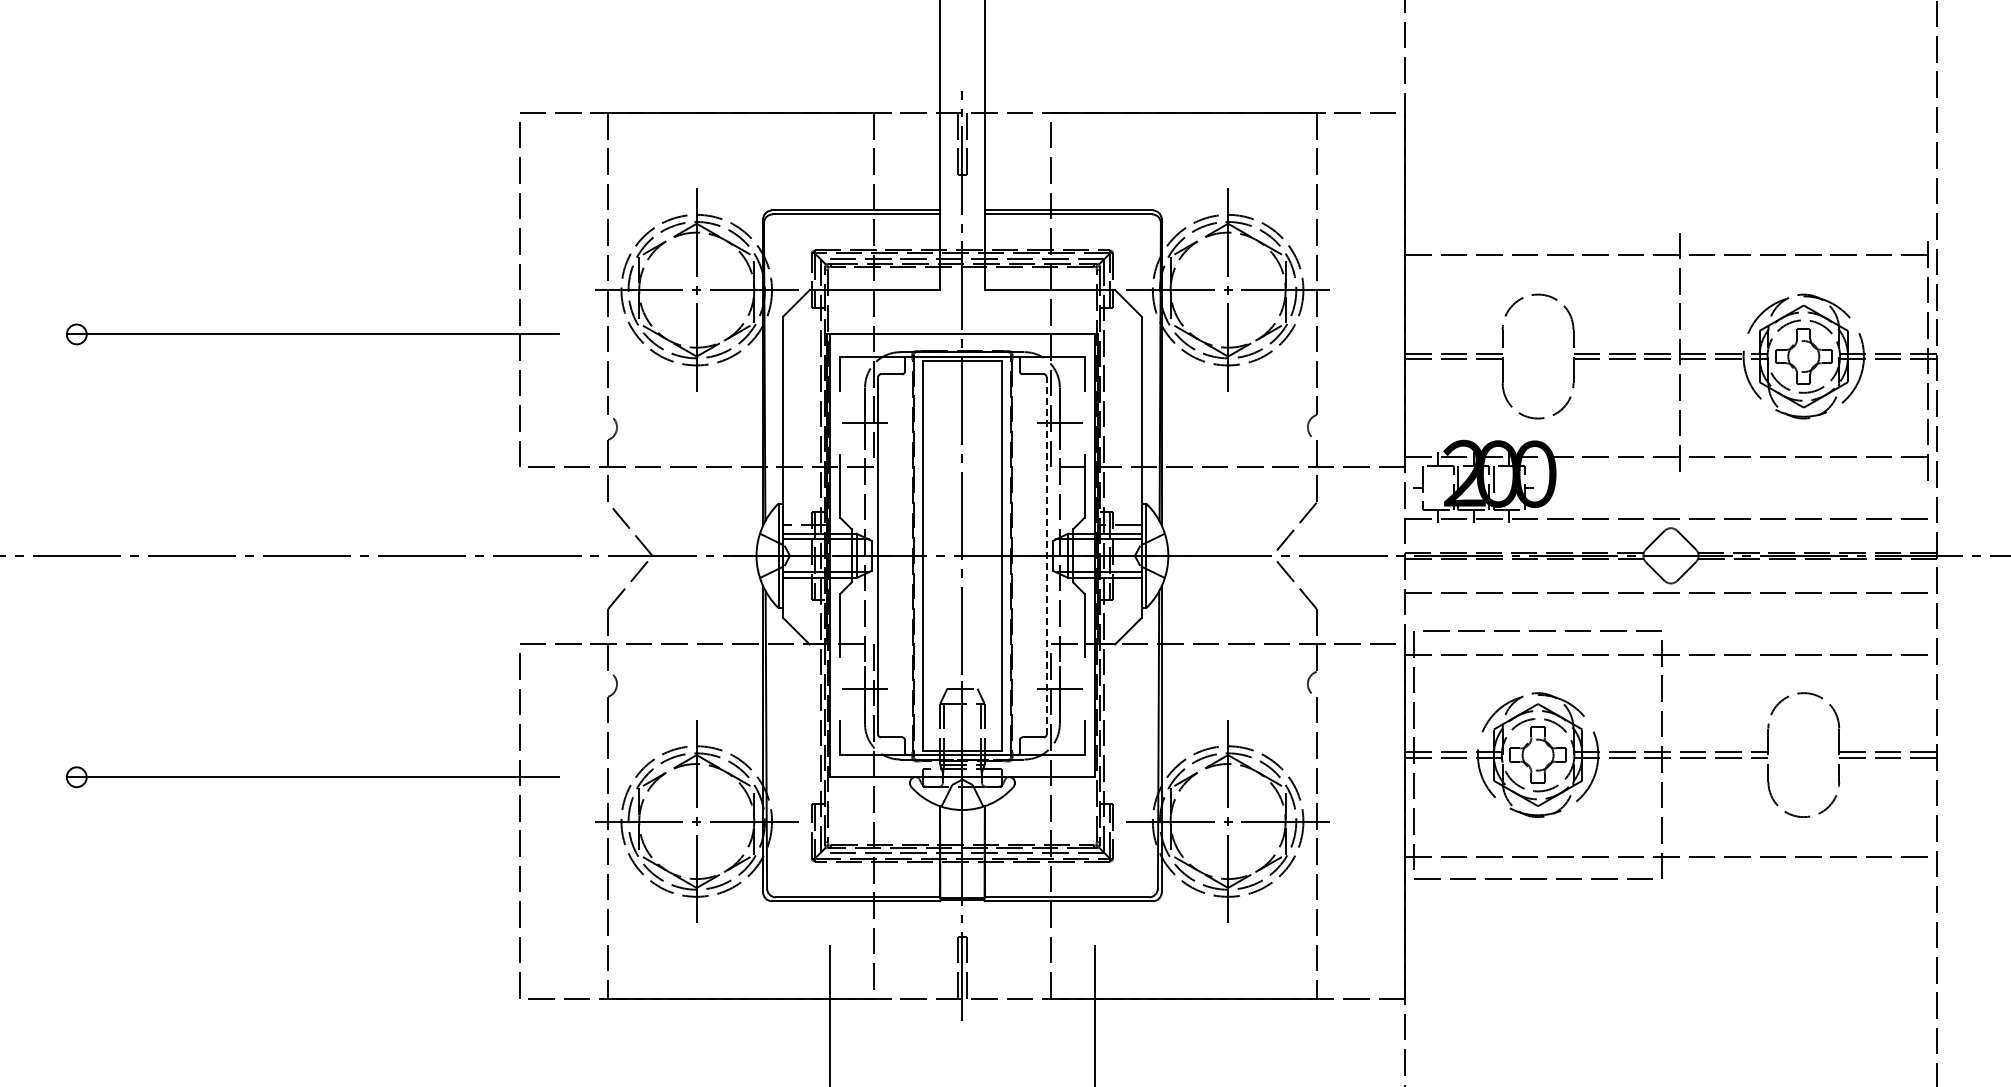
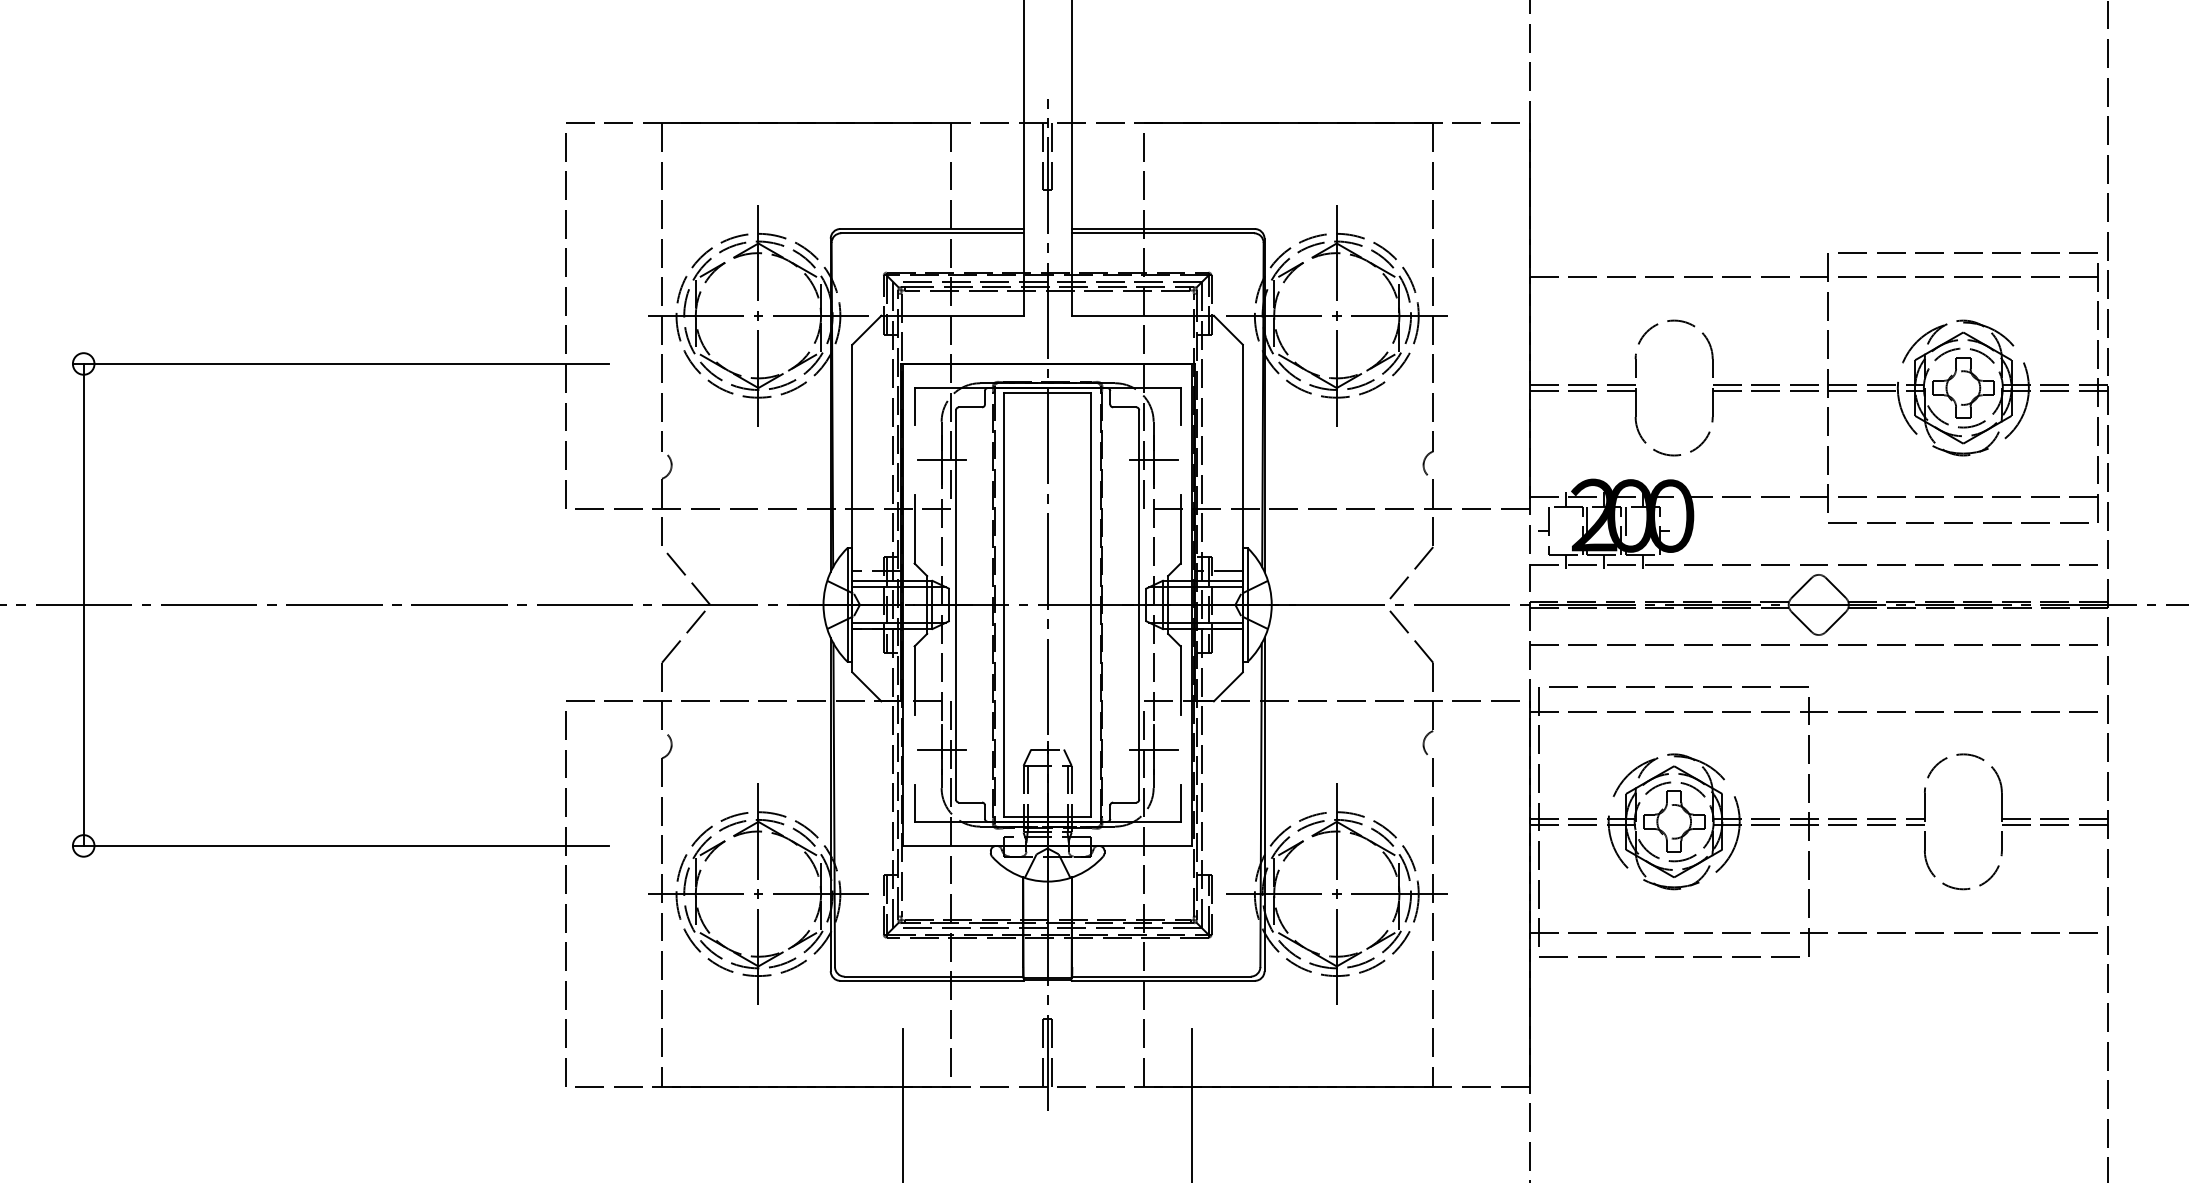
line: (1808, 232) -> (1968, 253), added
line: (1799, 480) -> (1958, 522), added
line: (76, 555) -> (83, 604), added
line: (1046, 555) -> (1139, 604), dashed -> solid

